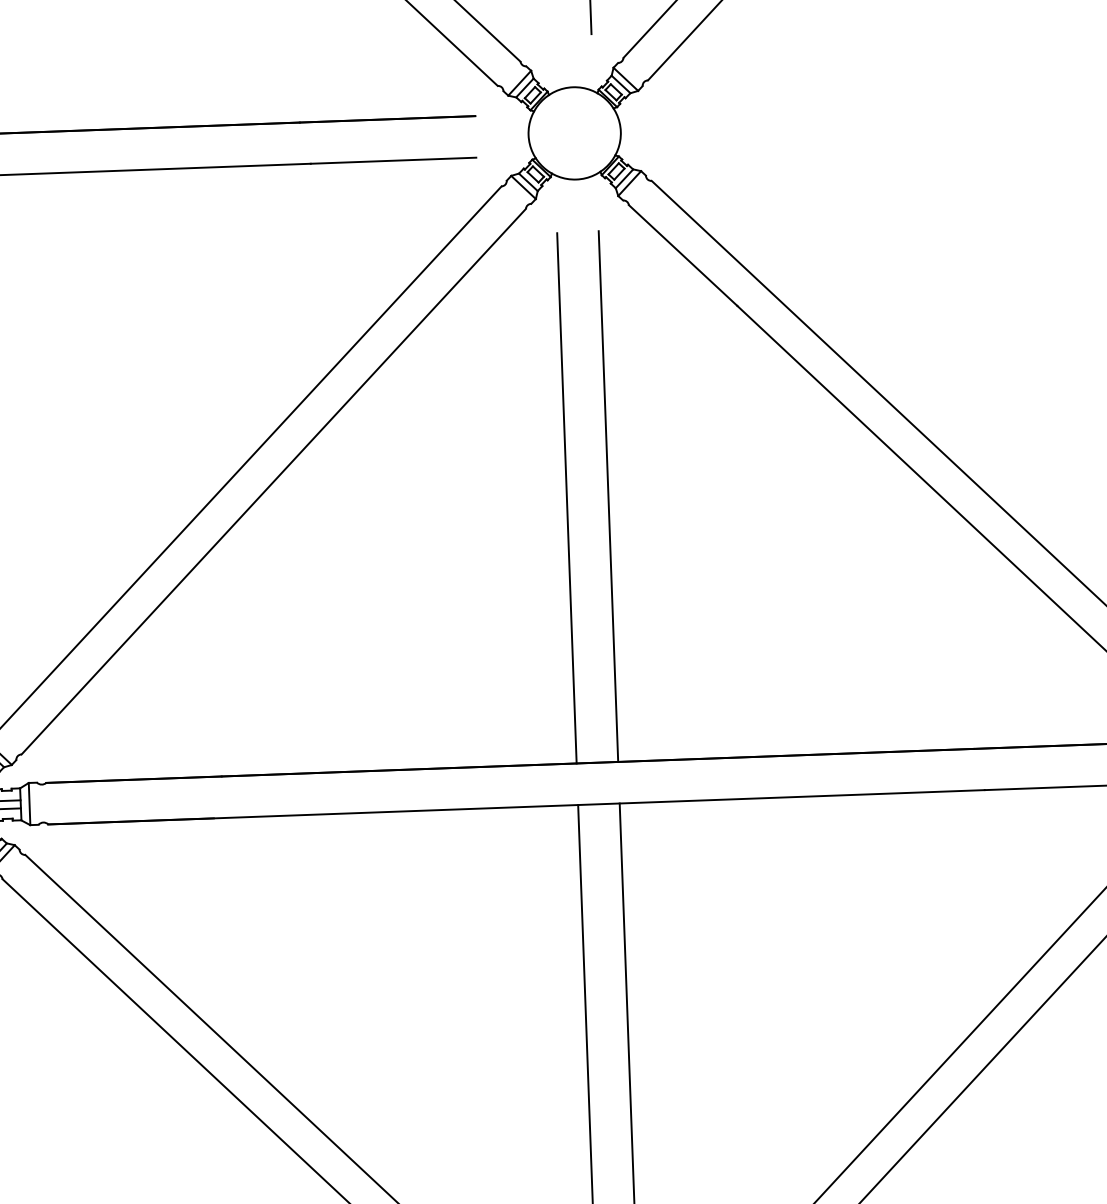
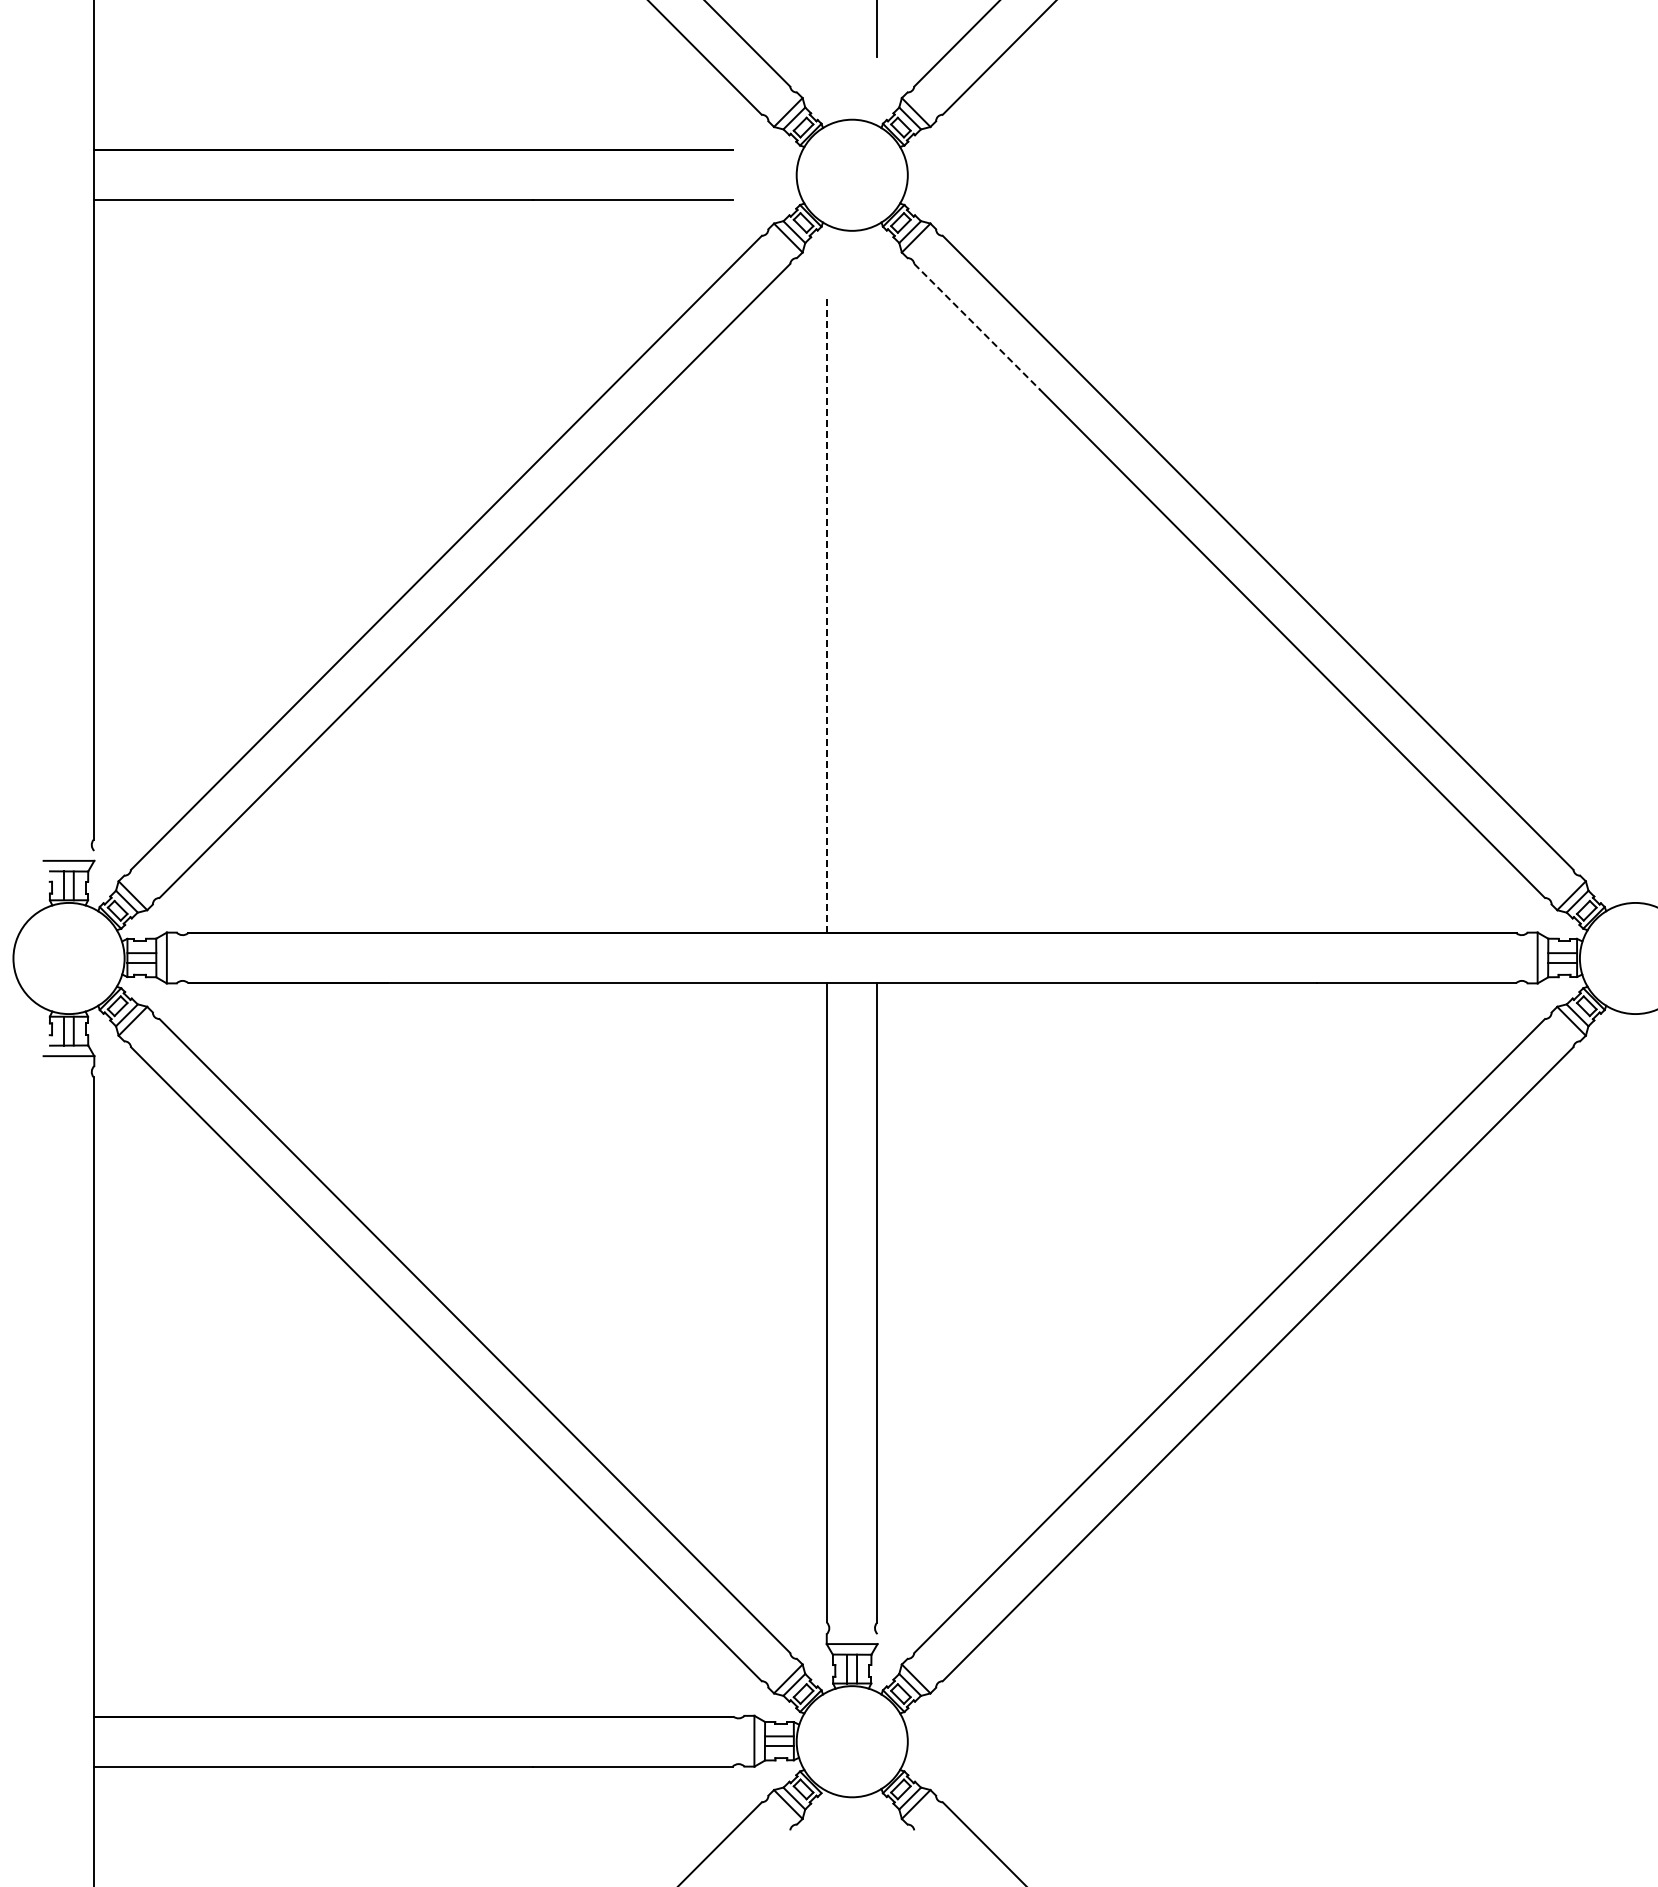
line: (683, 255) -> (977, 327), solid -> dashed
line: (608, 496) -> (876, 613), removed
line: (566, 497) -> (826, 613), solid -> dashed

